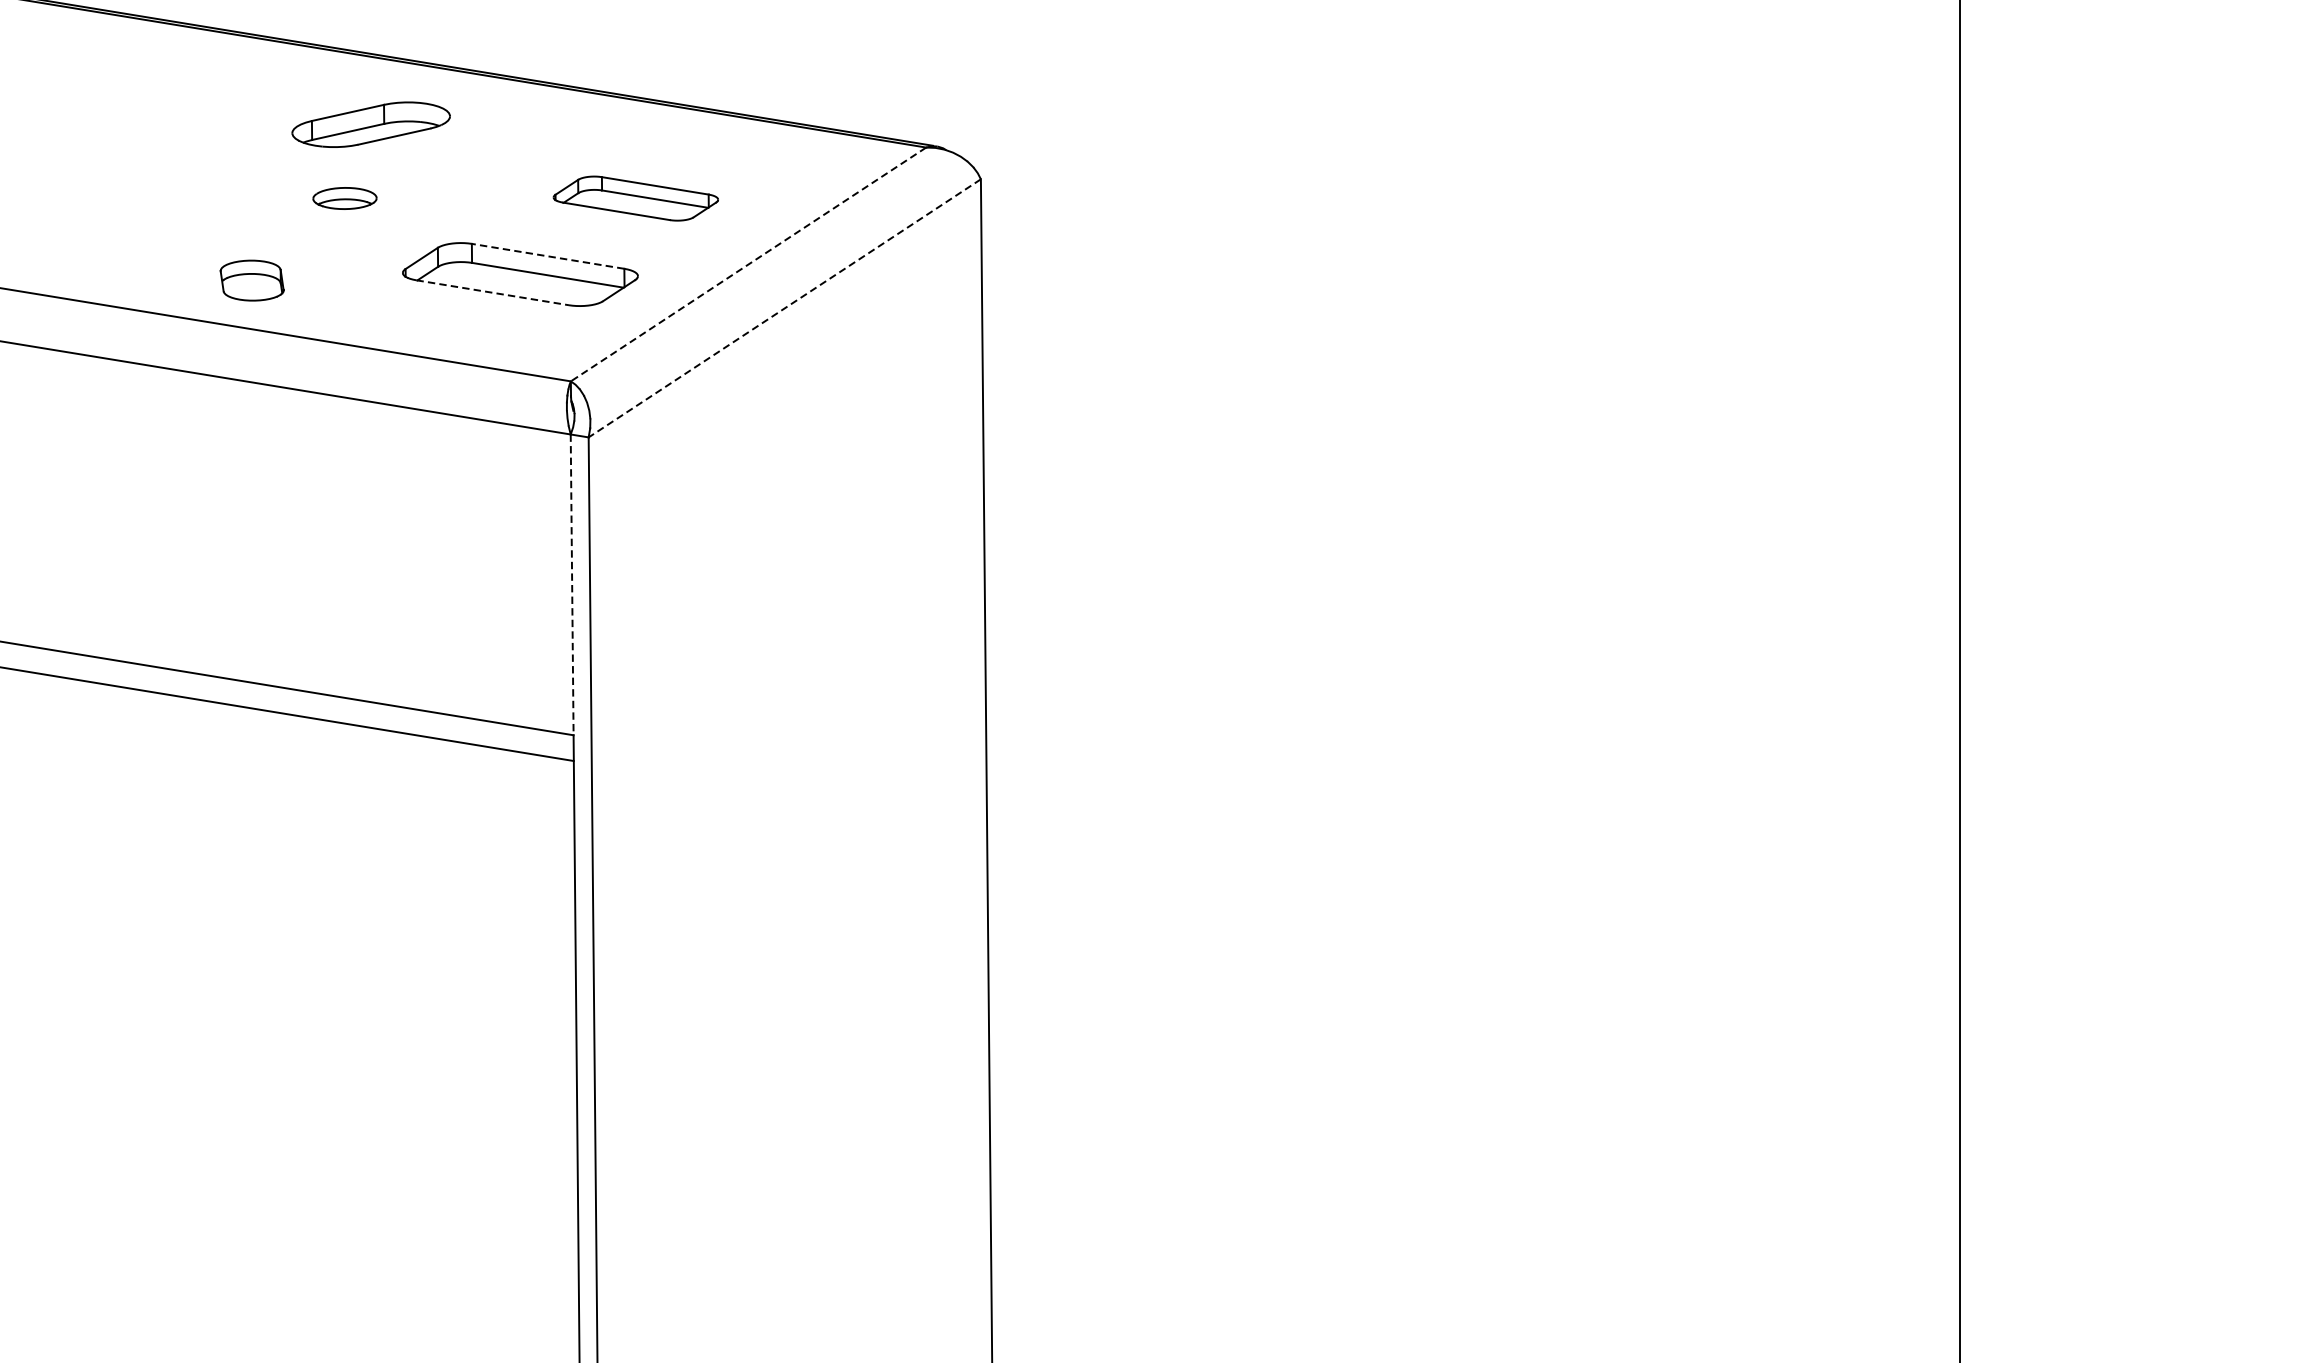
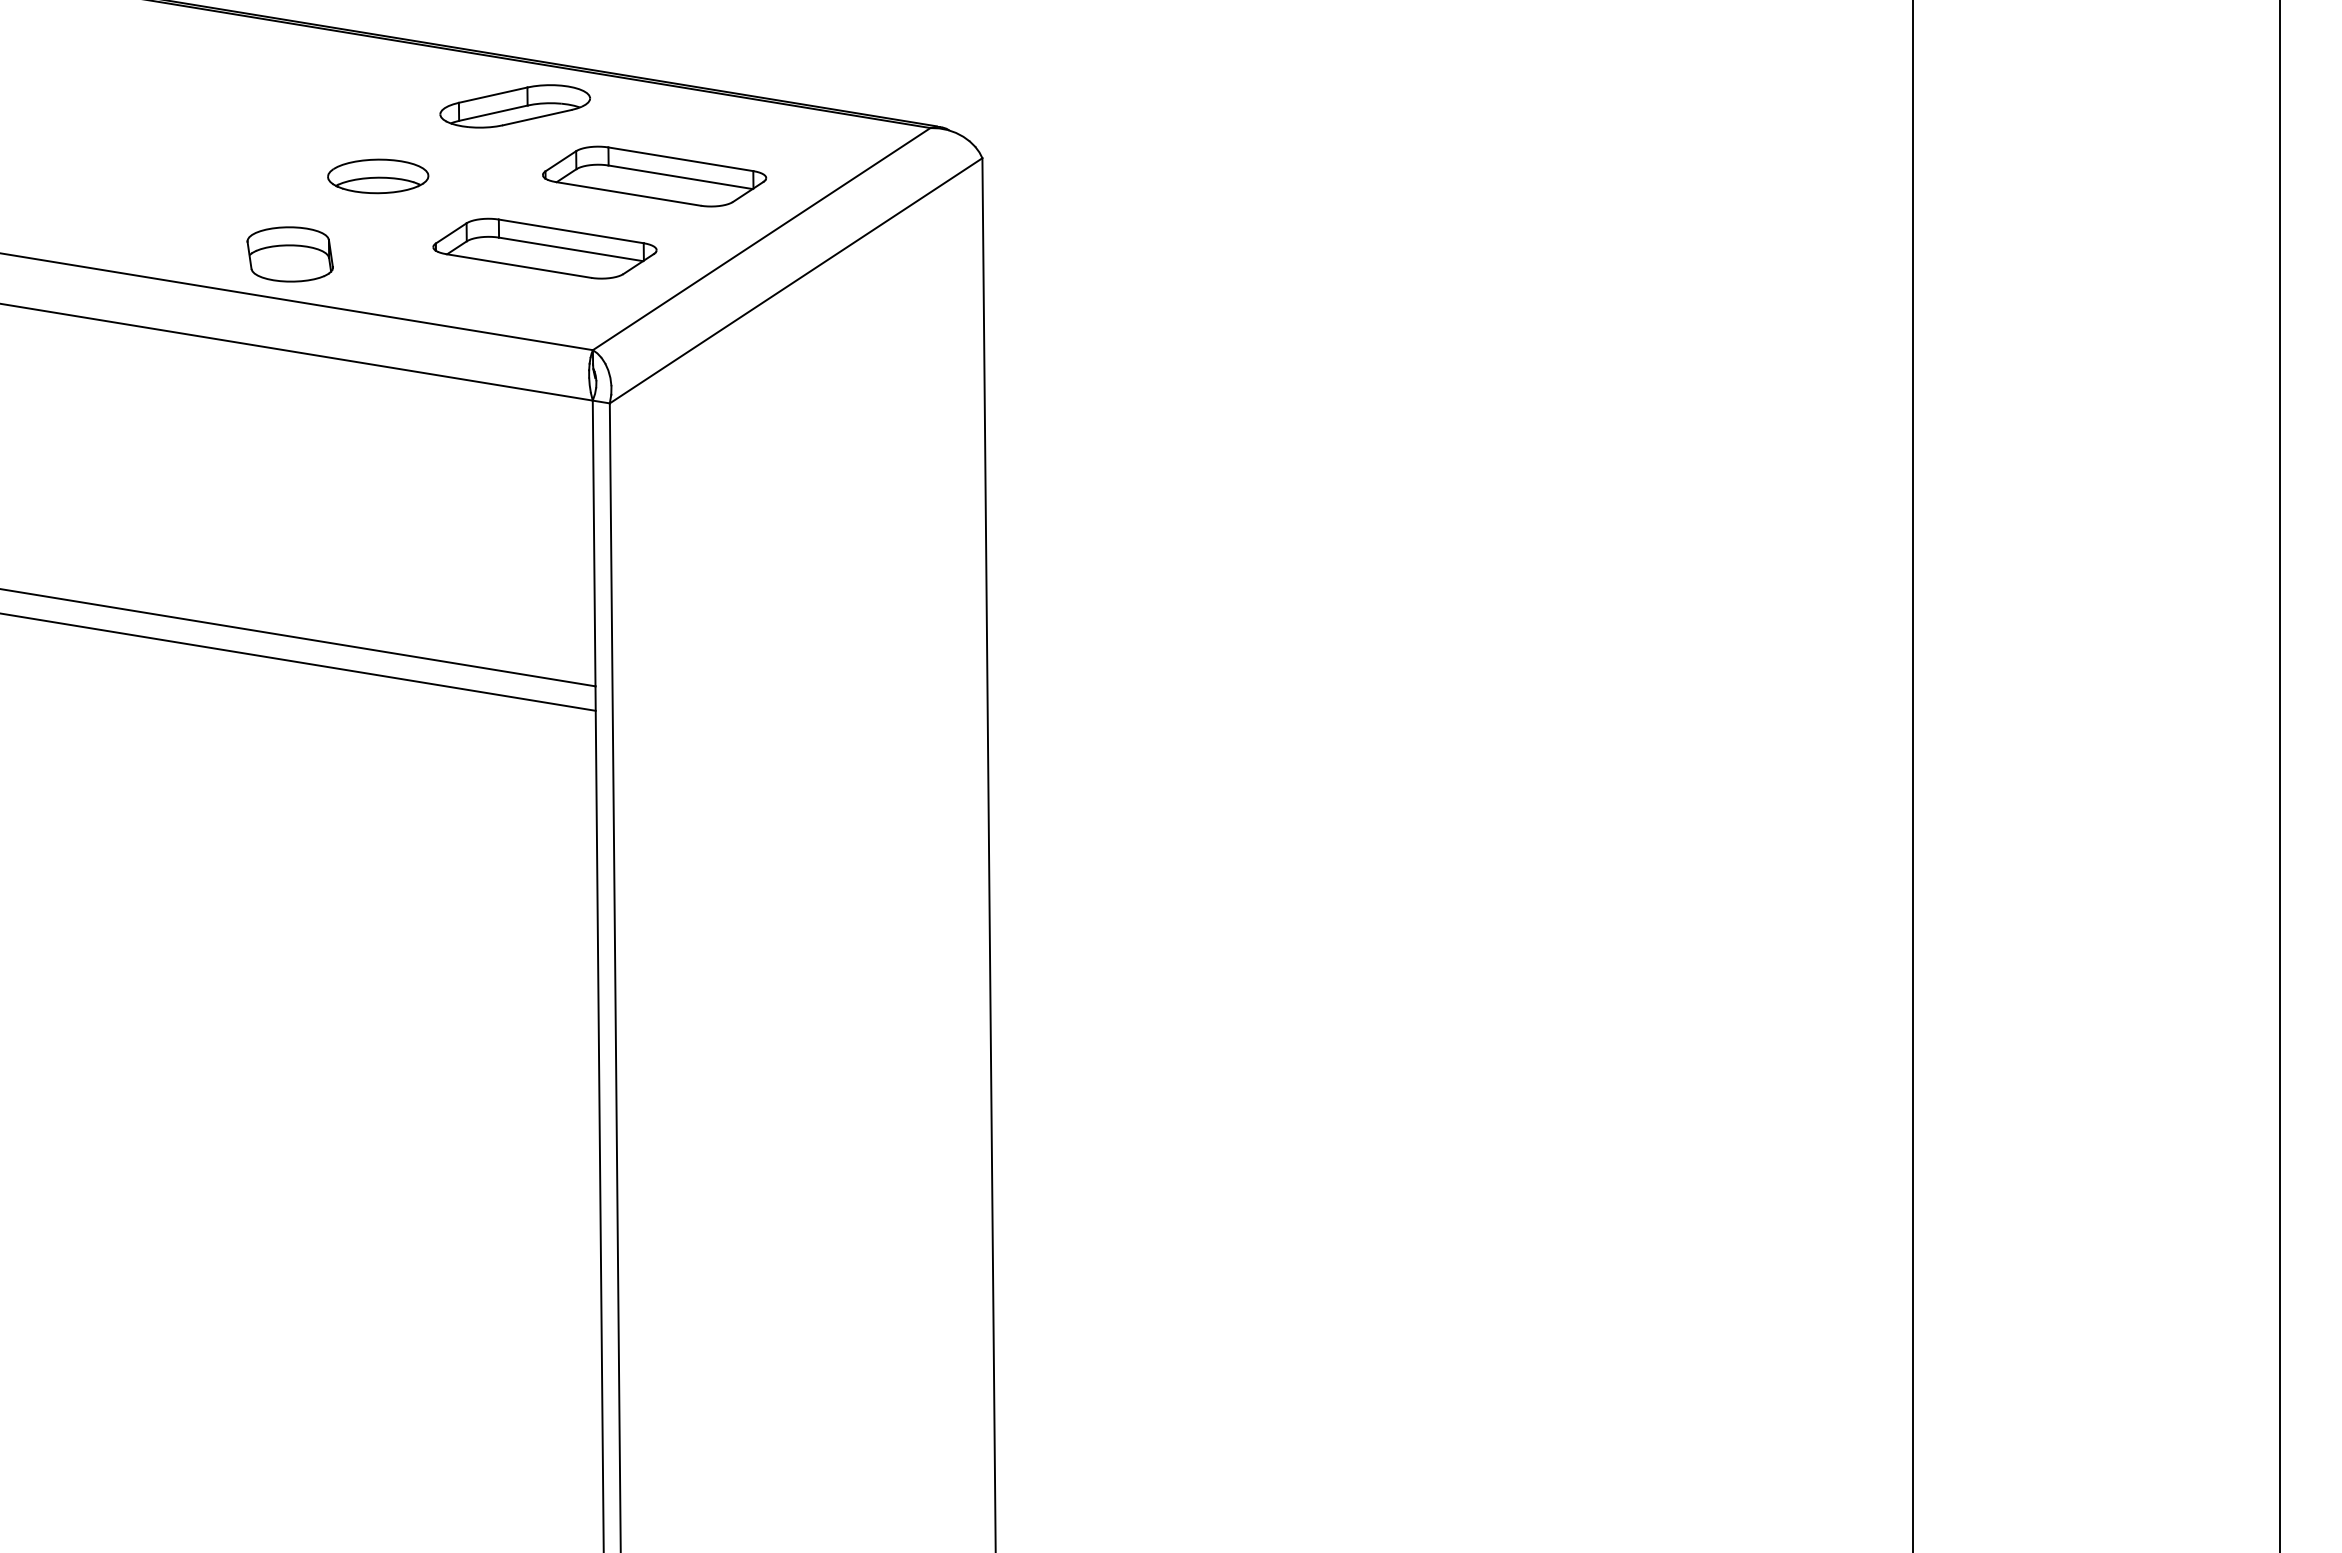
part: (370, 124) -> (514, 106), moved
part: (345, 198) -> (378, 176), size x1.67
part: (635, 198) -> (654, 176), size x1.43
line: (547, 256) -> (570, 231), dashed -> solid
line: (748, 264) -> (761, 239), dashed -> solid
part: (251, 280) -> (289, 254), size x1.43
line: (493, 293) -> (519, 266), dashed -> solid
line: (784, 309) -> (795, 281), dashed -> solid
line: (572, 584) -> (594, 543), dashed -> solid

